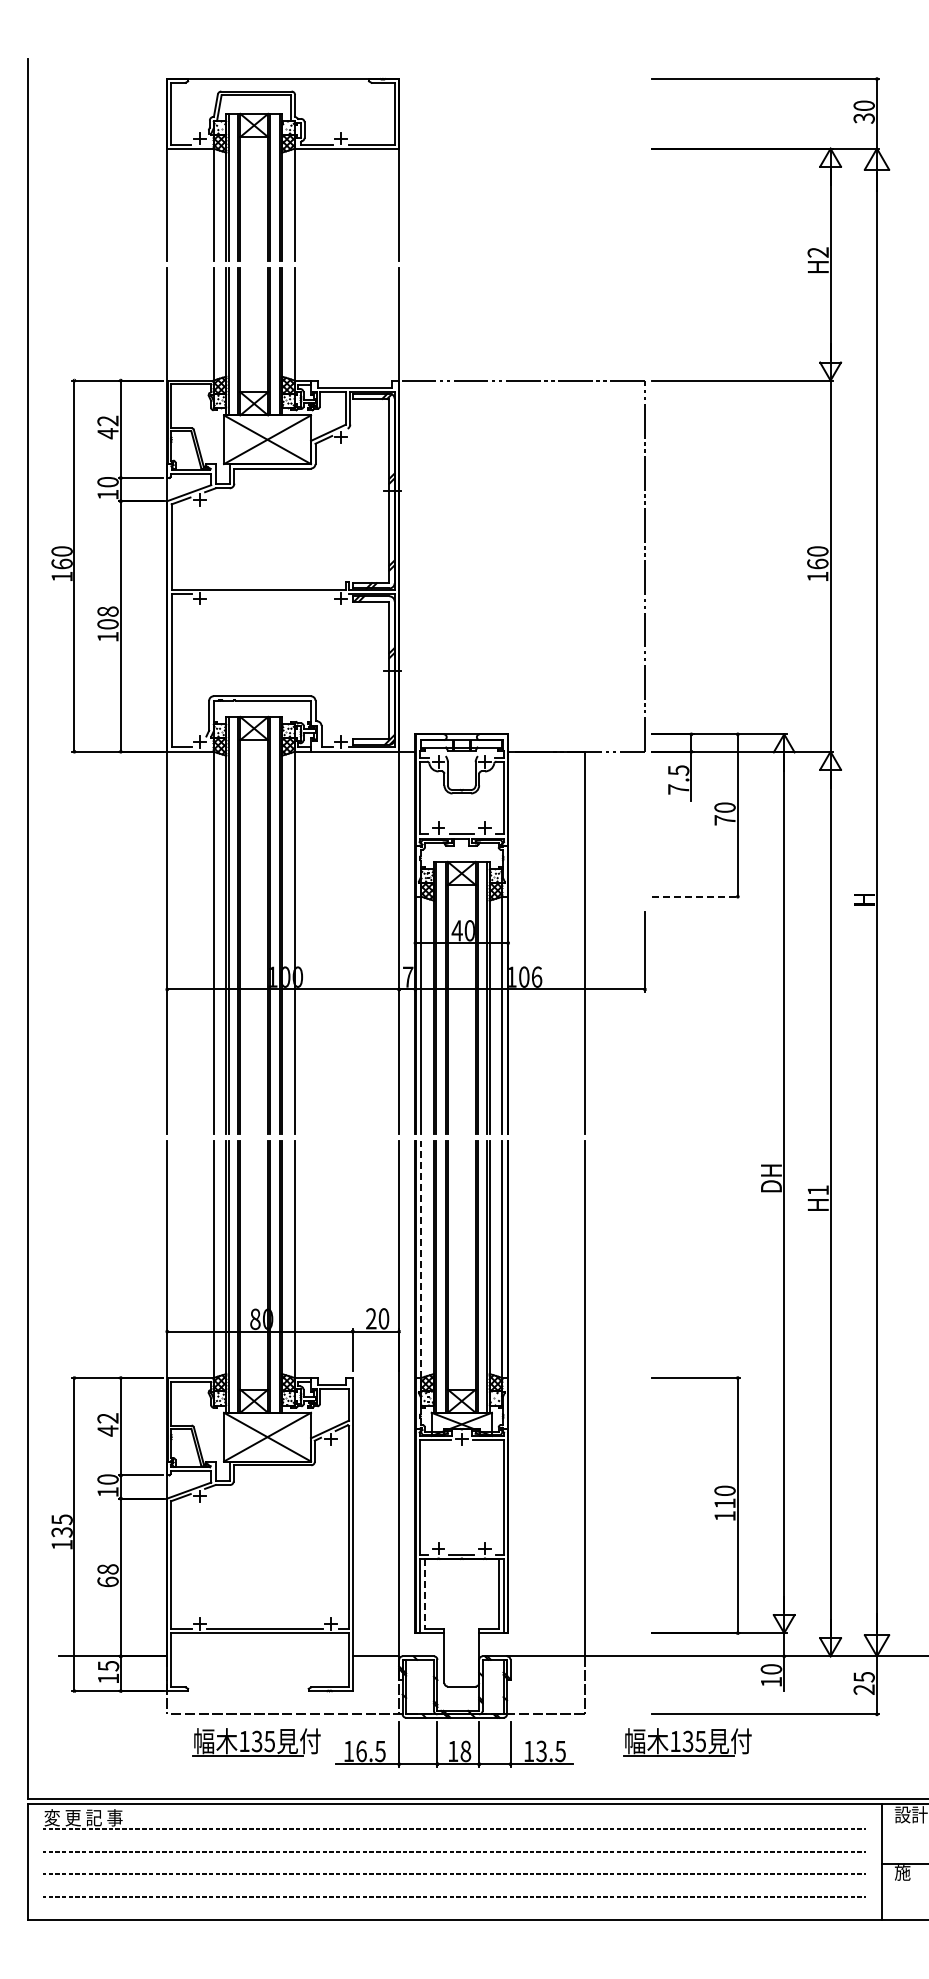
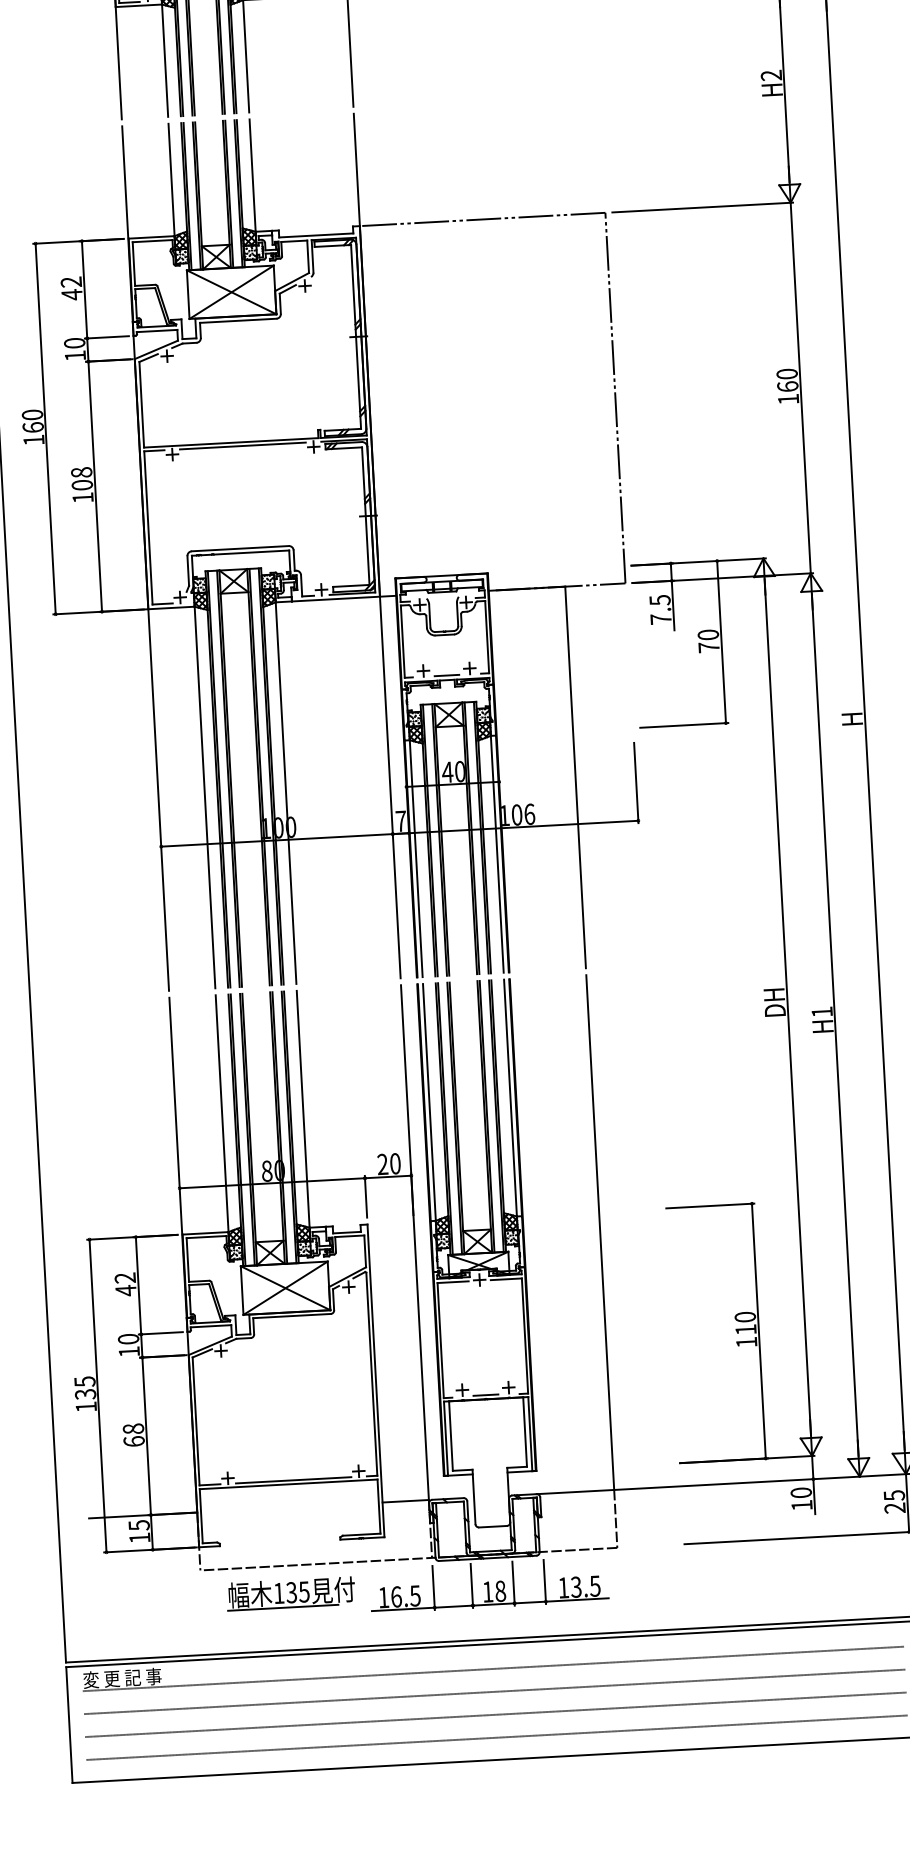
line: (270, 593) -> (242, 445), added
line: (696, 896) -> (684, 725), dashed -> solid
line: (421, 1259) -> (429, 1102), dashed -> solid
line: (424, 1593) -> (450, 1435), dashed -> solid
part: (687, 1742) -> (721, 1570), removed

